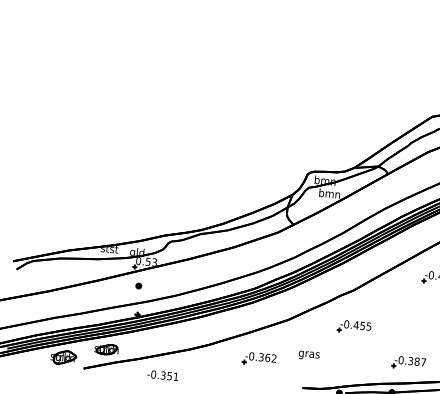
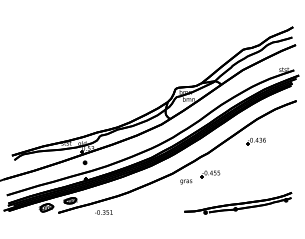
text: (309, 354) -> (186, 181), moved
part: (258, 358) -> (157, 197), removed
part: (408, 362) -> (243, 191), removed

